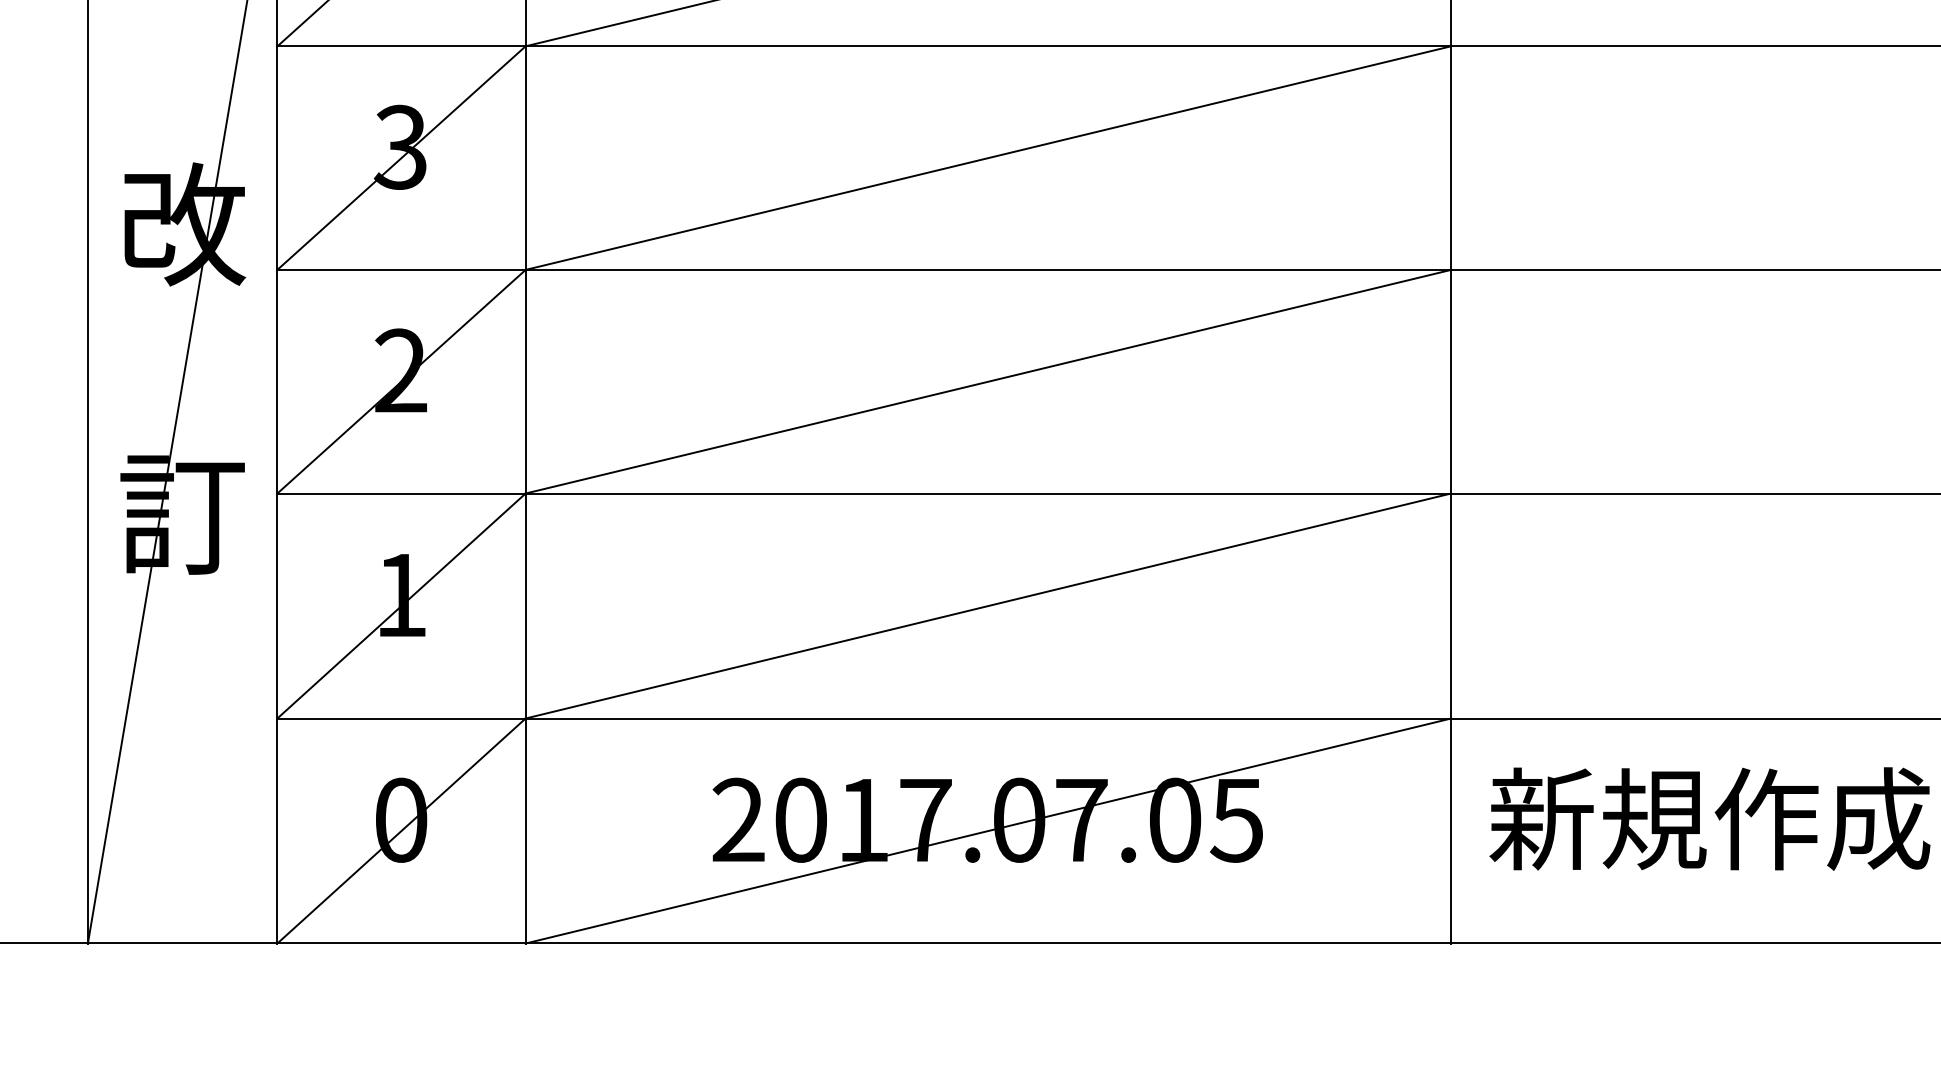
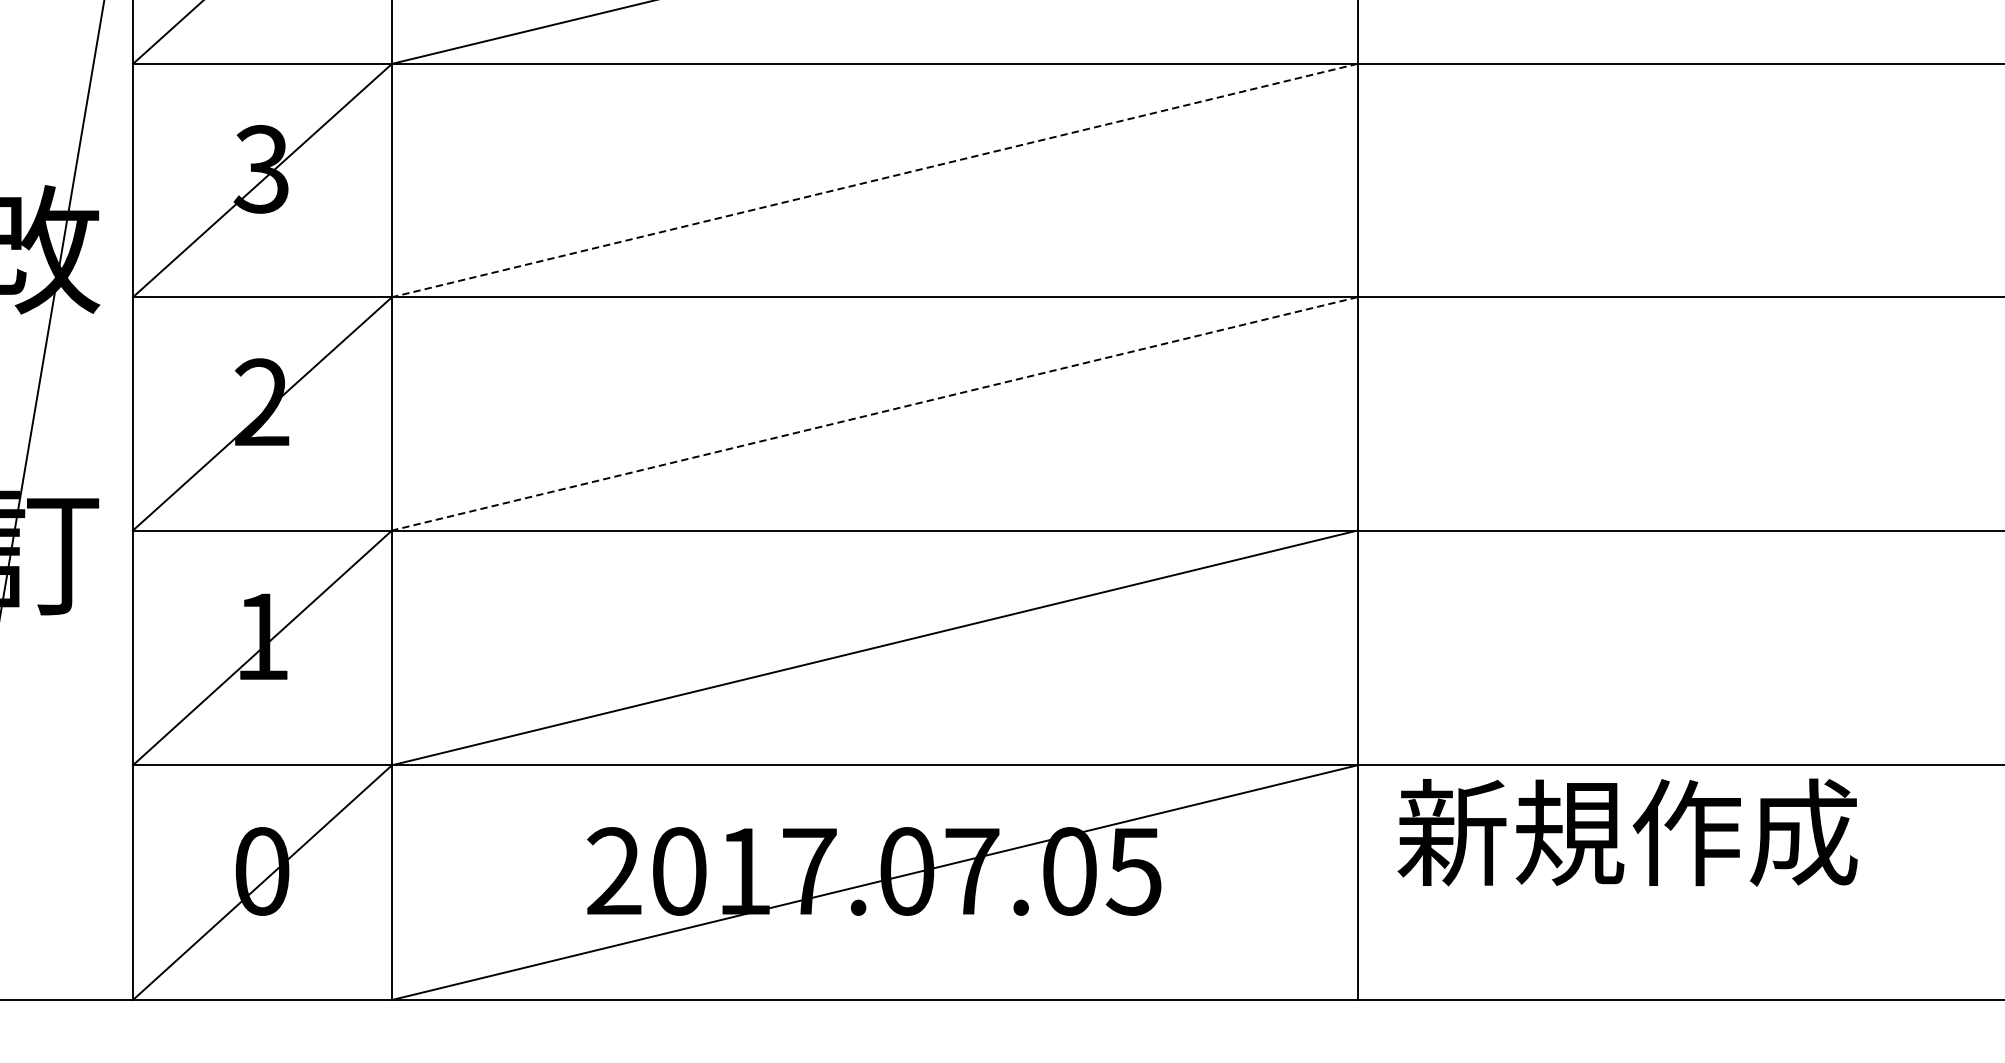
line: (987, 158) -> (873, 180), solid -> dashed
line: (987, 381) -> (873, 413), solid -> dashed
text: (1709, 818) -> (1627, 832), moved

